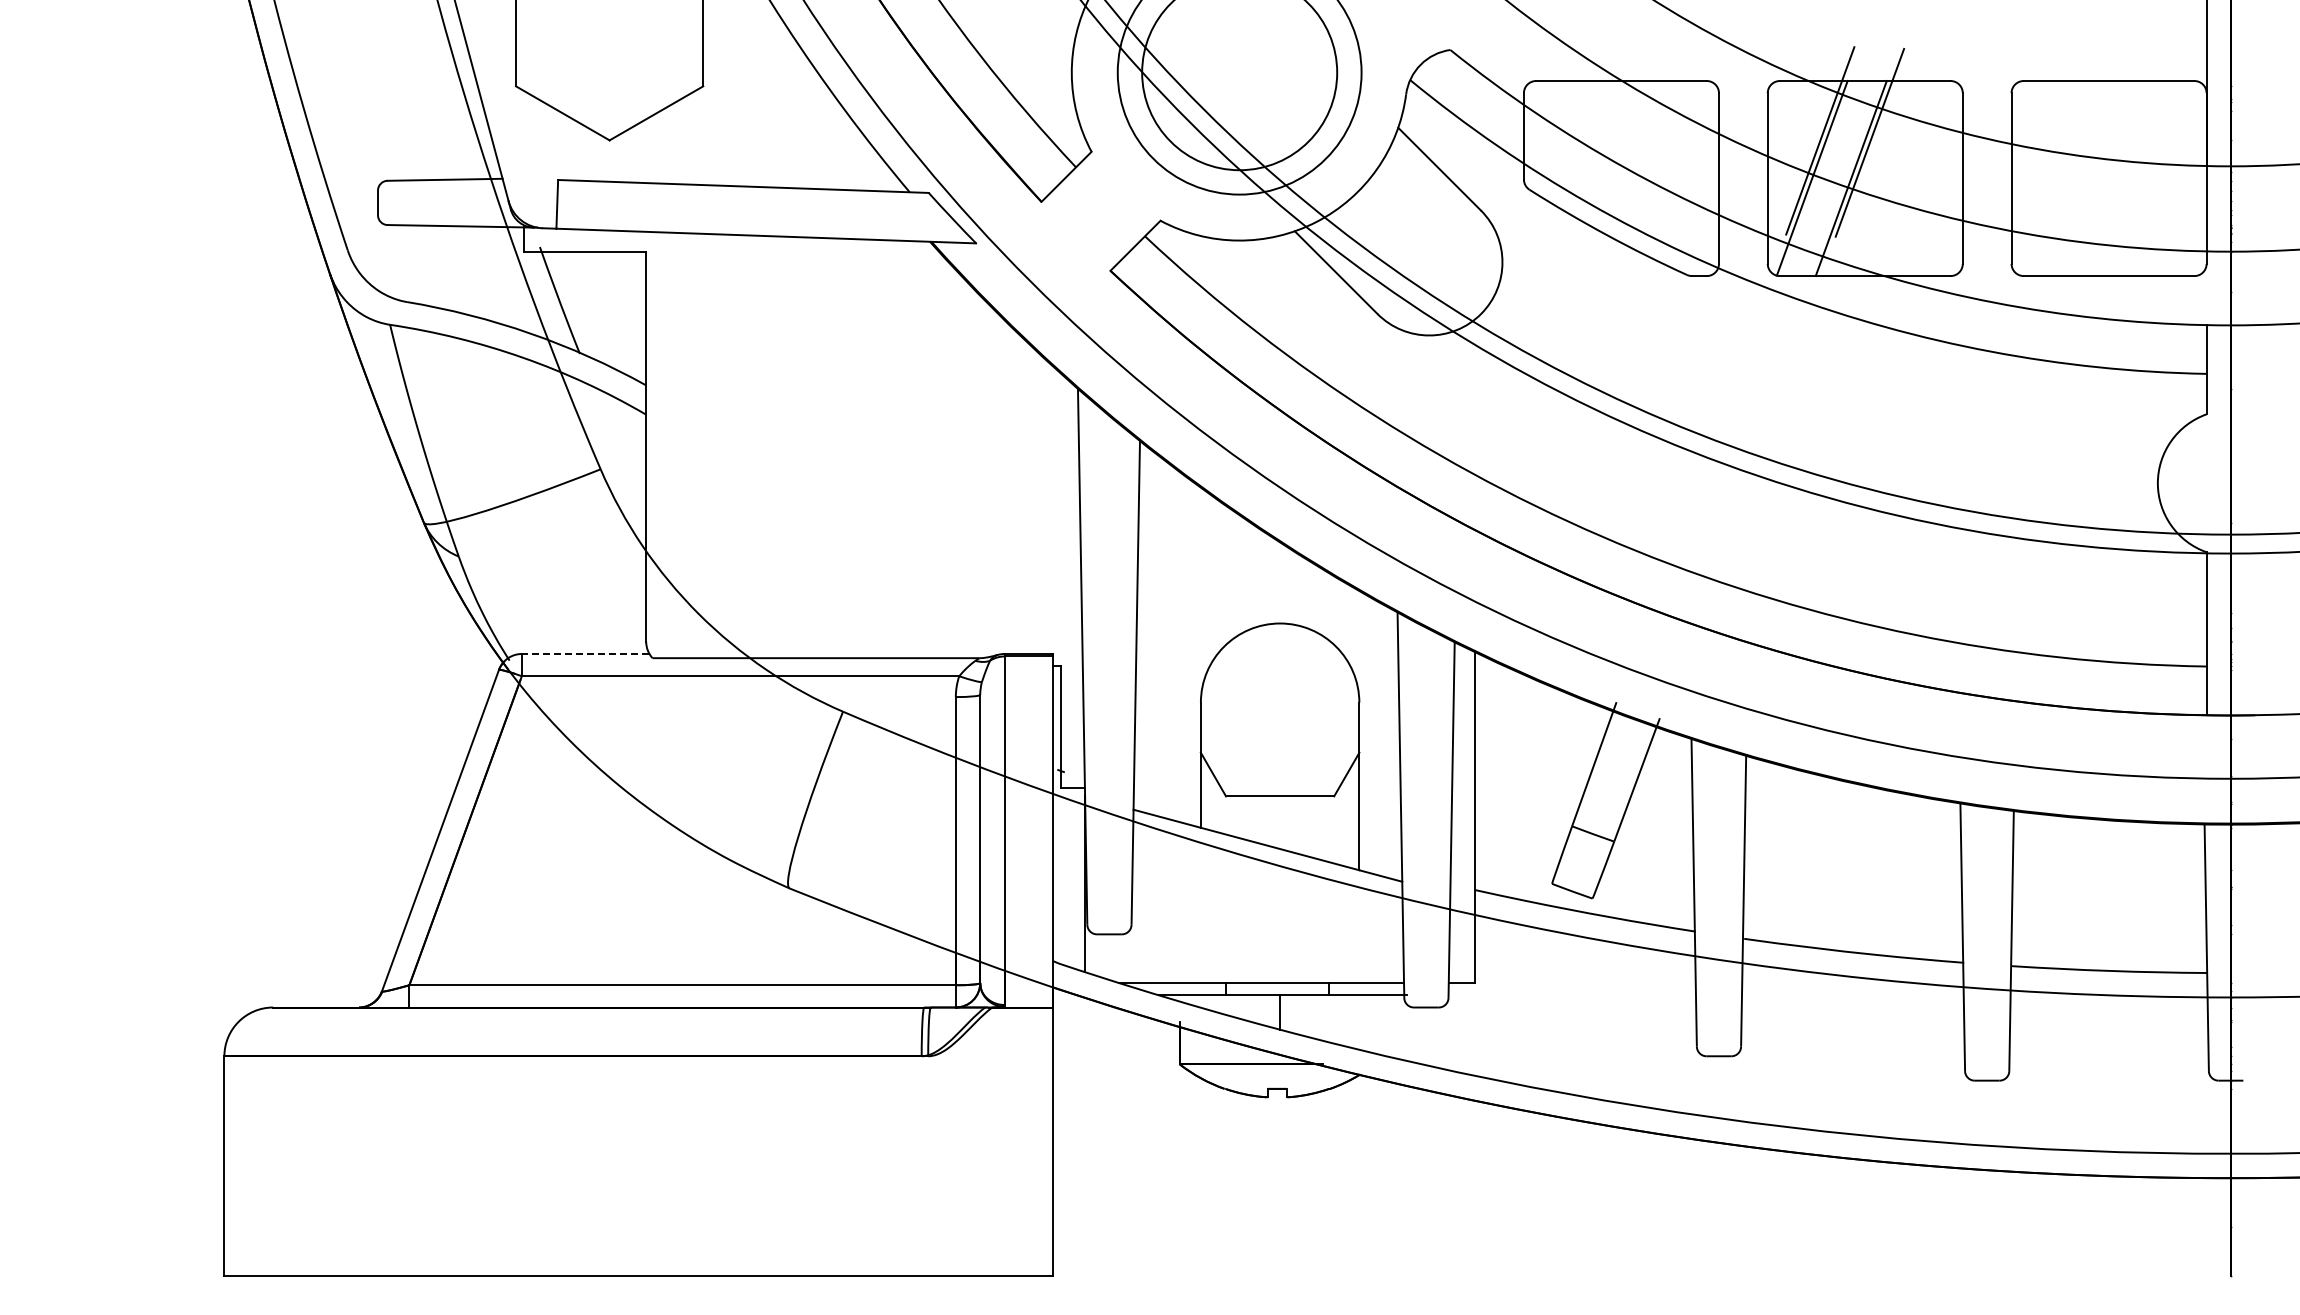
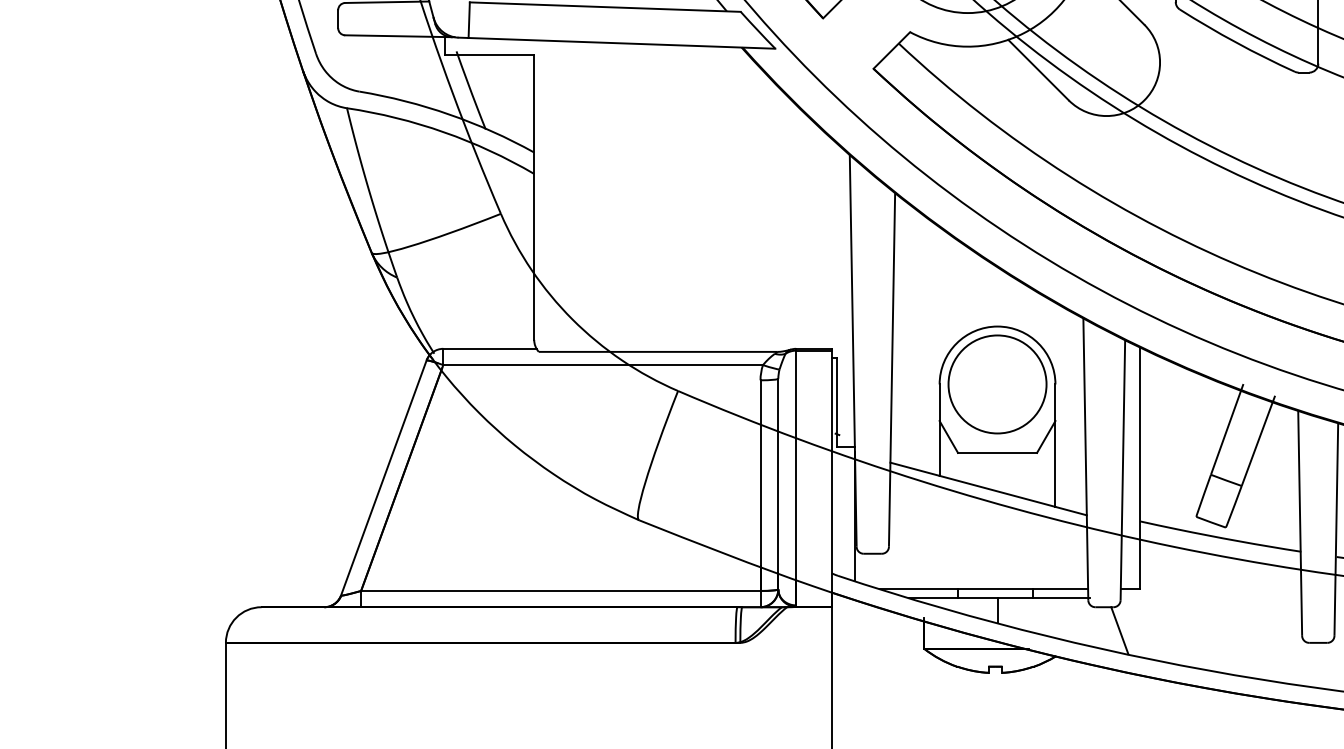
line: (585, 653) -> (489, 348), dashed -> solid
circle: (1280, 702) -> (997, 384), added
line: (1447, 1039) -> (1119, 630), added

